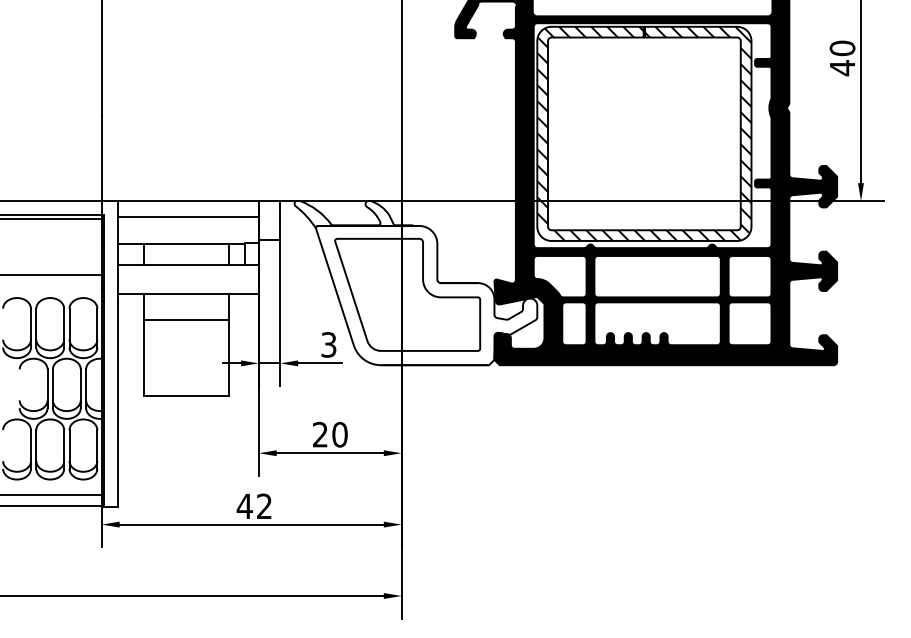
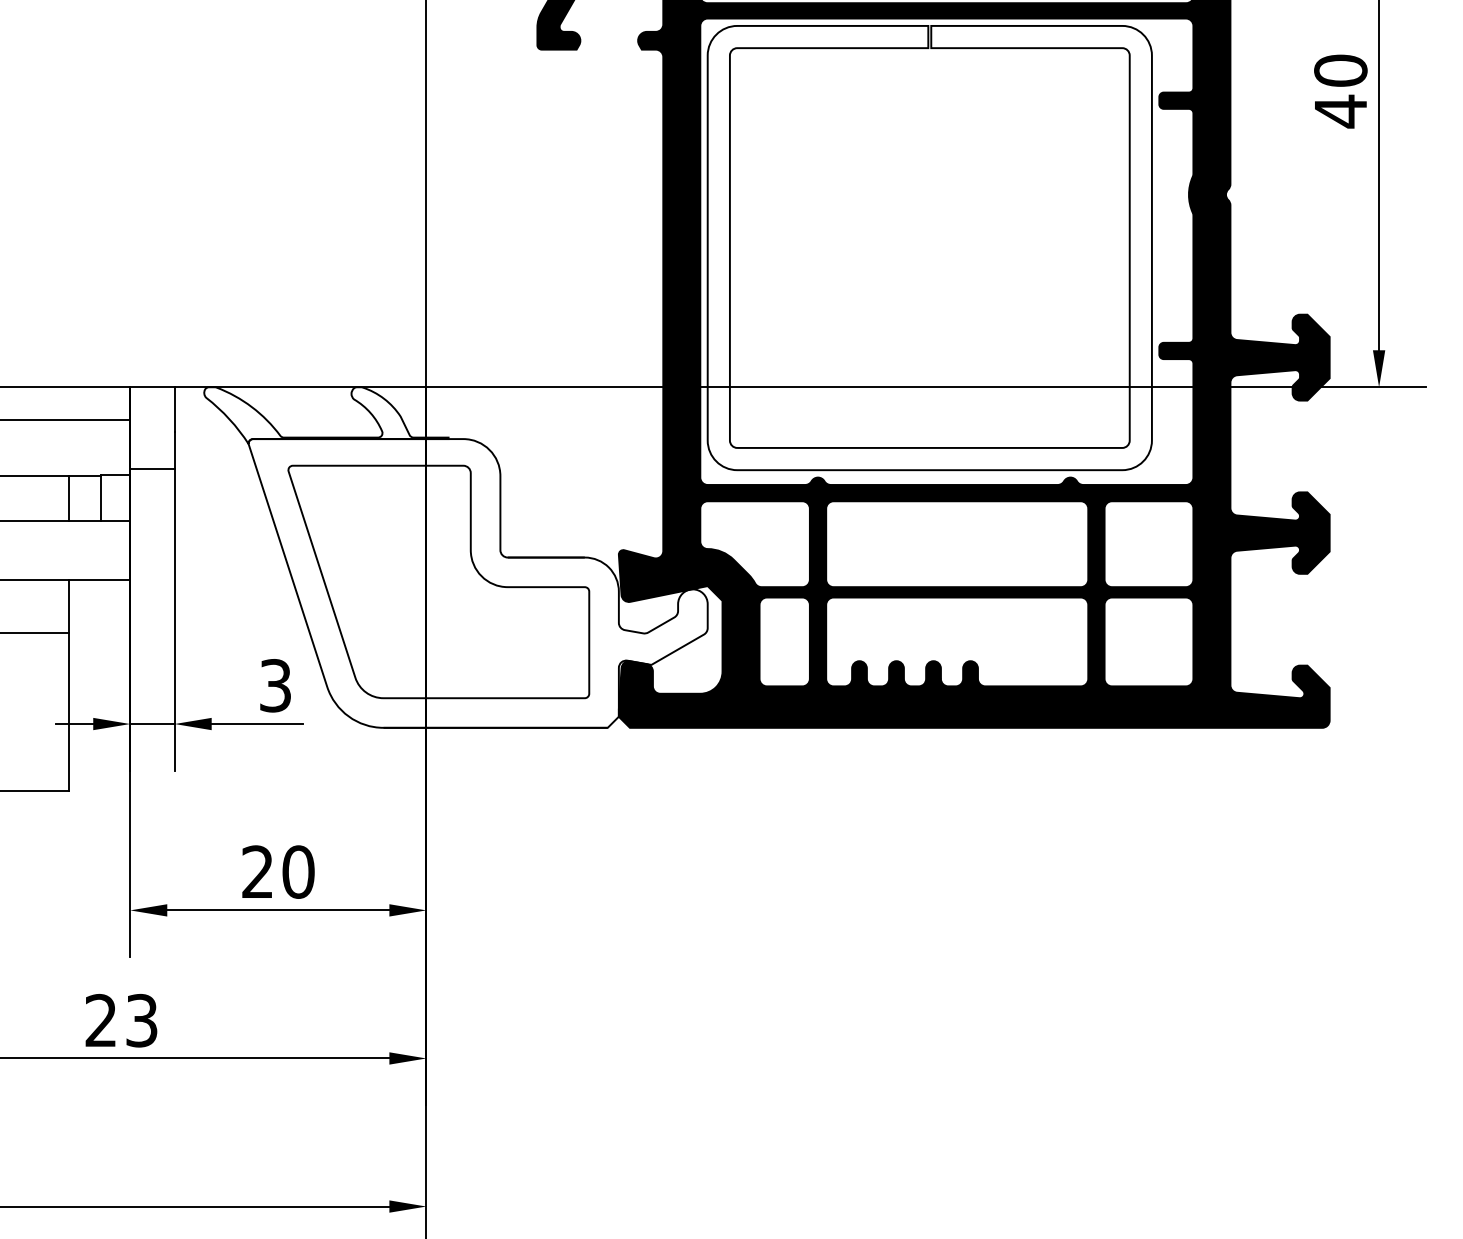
hatch: (644, 133) -> (930, 247), removed
text: (253, 506) -> (119, 1020), 42 -> 23

